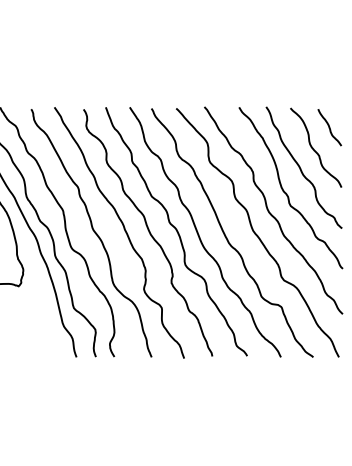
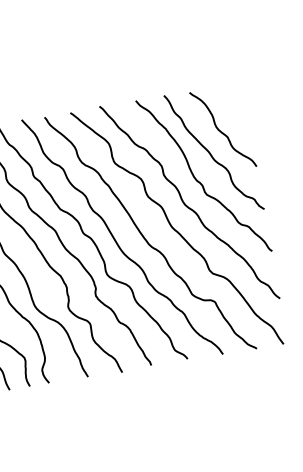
curve: (329, 127) -> (233, 106), removed

